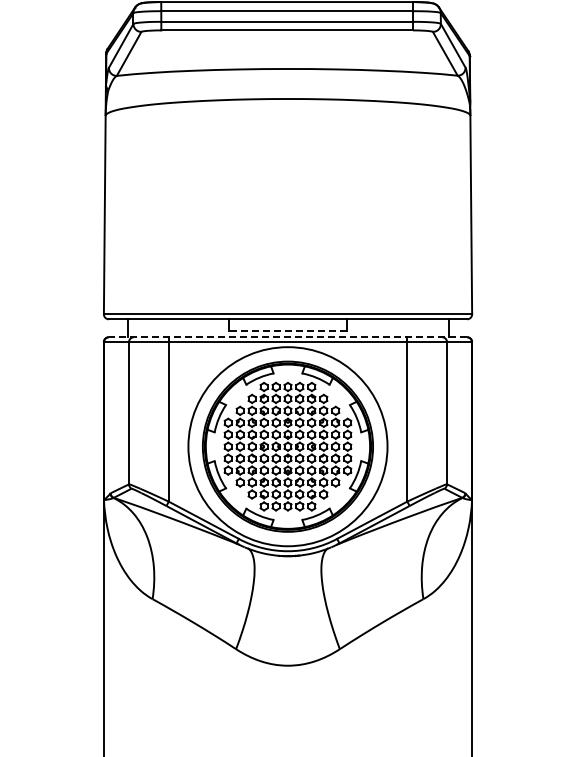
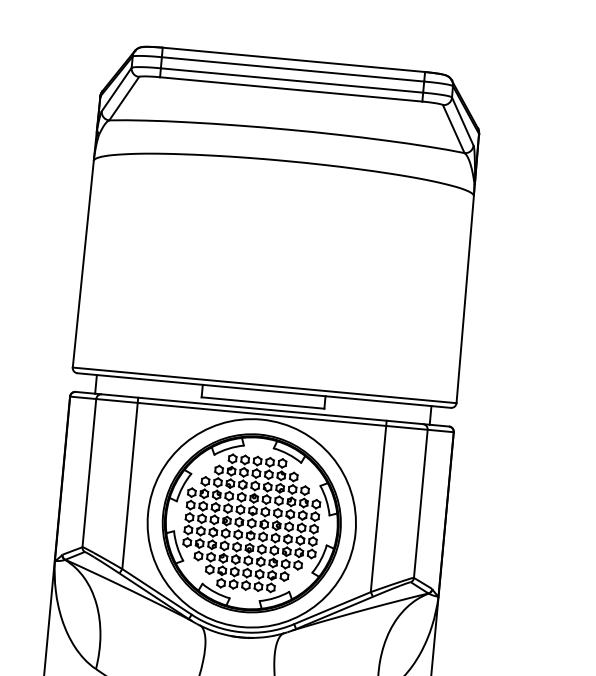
line: (288, 331) -> (263, 403), dashed -> solid
line: (287, 337) -> (261, 409), dashed -> solid

